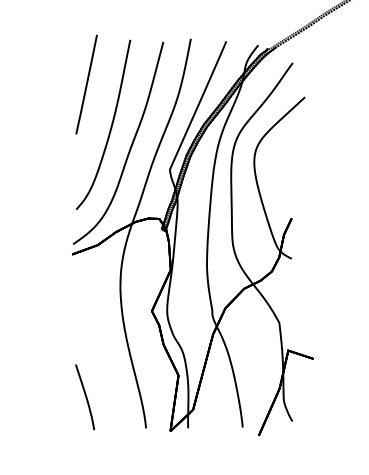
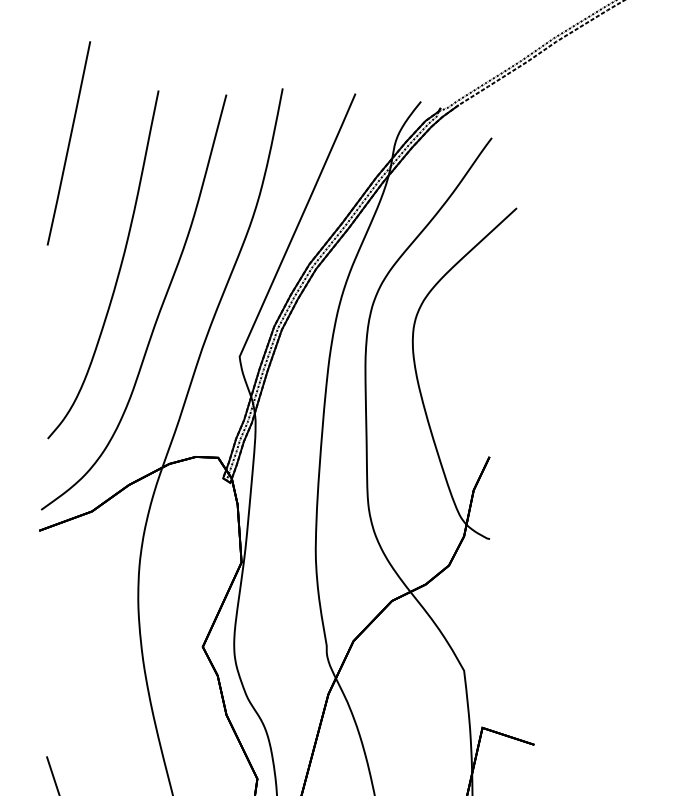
line: (86, 84) -> (68, 143), moved

